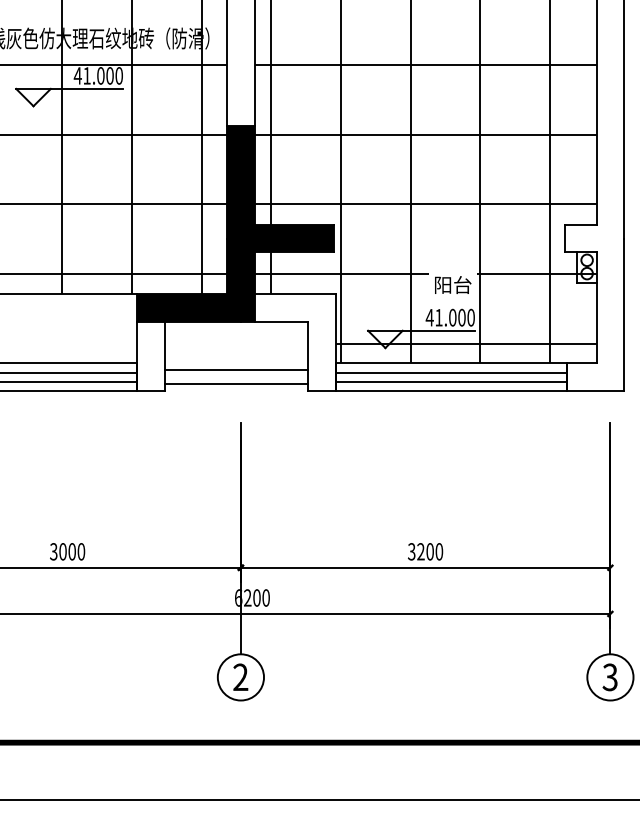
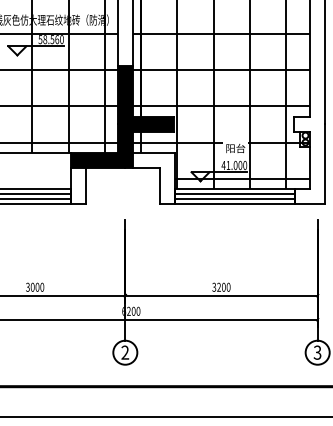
text: (93, 75) -> (48, 39), 41.000 -> 58.560
line: (235, 369) -> (122, 192), removed
line: (235, 384) -> (122, 200), removed

